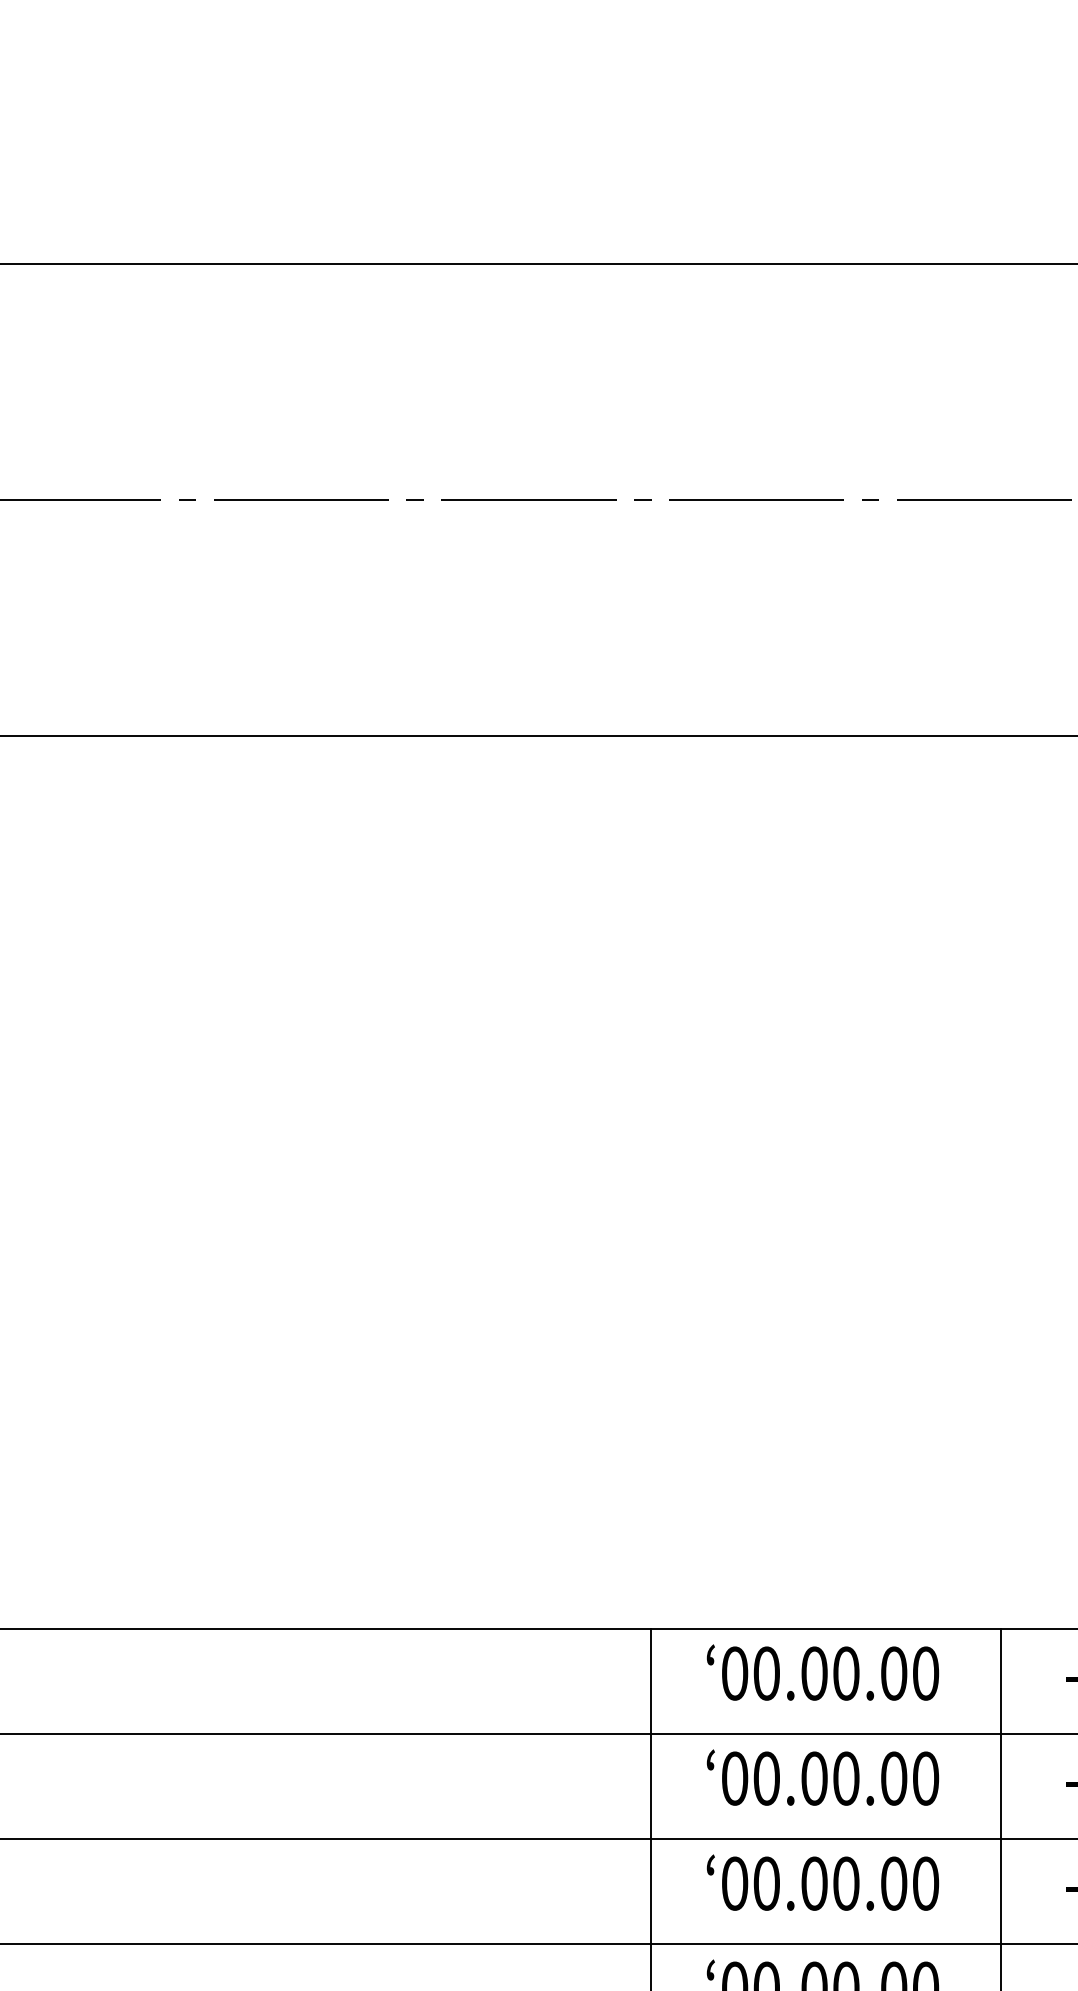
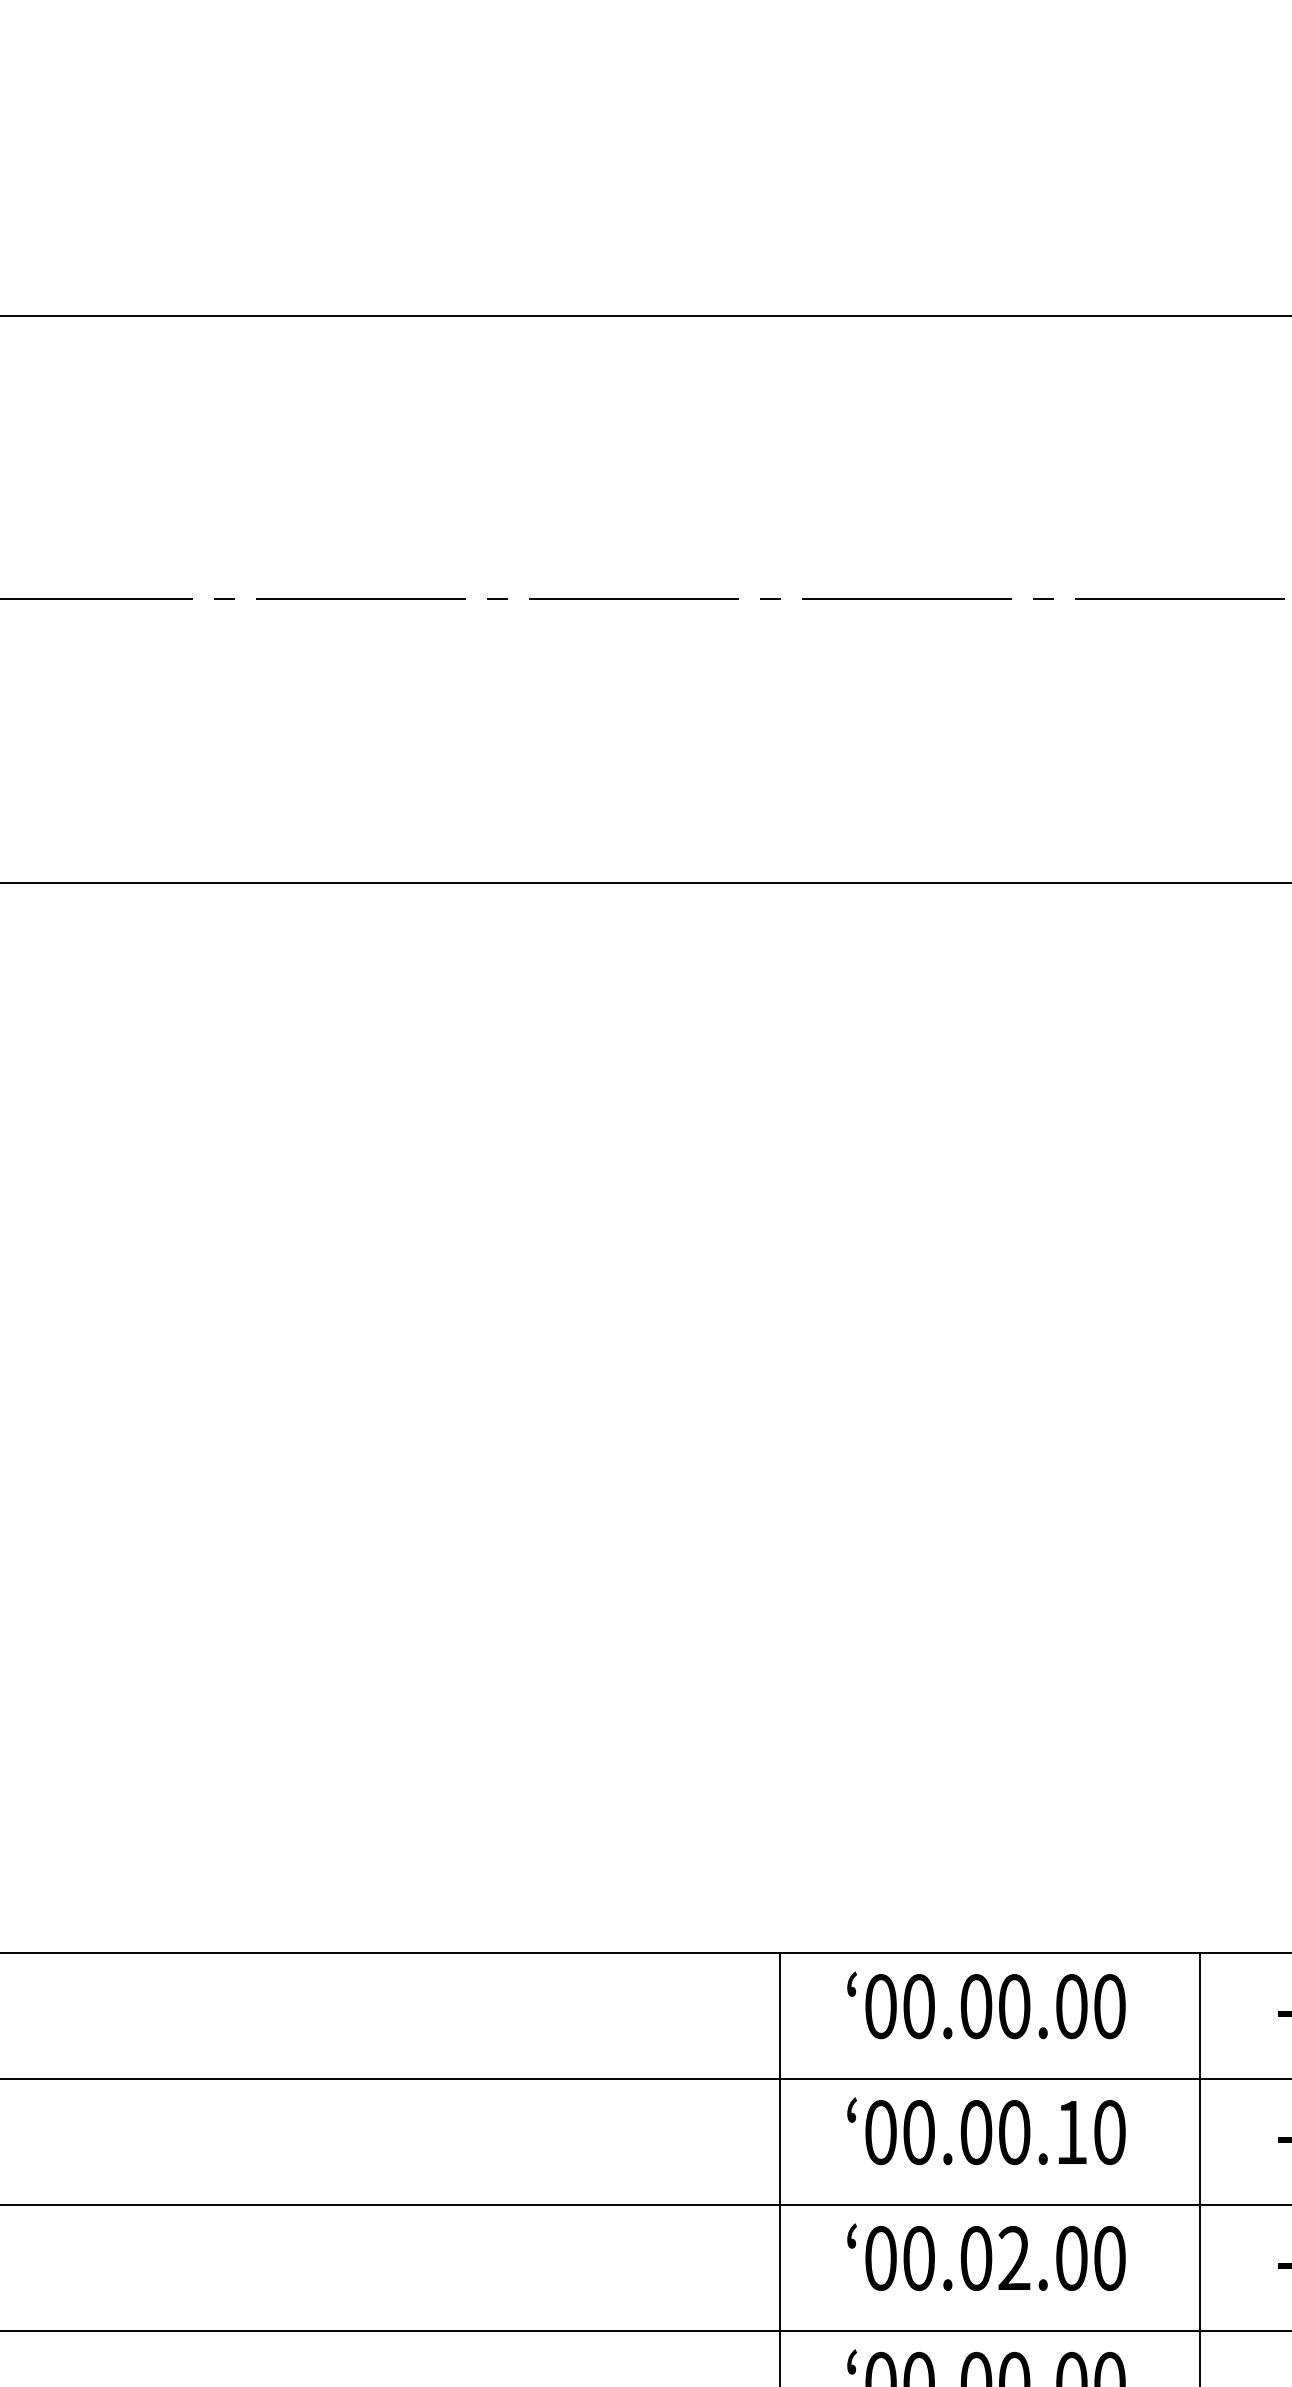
text: (893, 1778) -> (1071, 2132), 00.00.00 -> 00.00.10
text: (846, 1883) -> (1014, 2258), 00.00.00 -> 00.02.00

